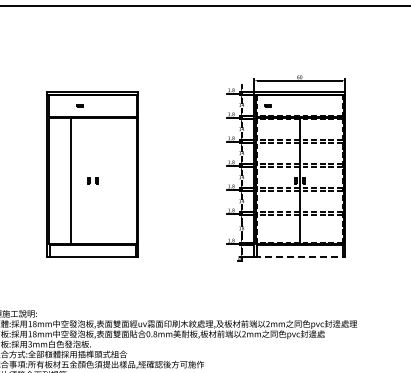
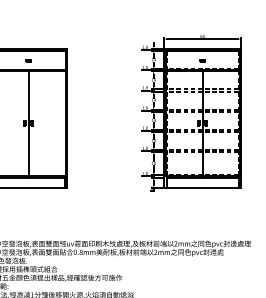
part: (79, 105) -> (28, 60), moved
part: (267, 105) -> (202, 60), moved
line: (70, 180) -> (28, 123), moved
line: (299, 257) -> (202, 187), dashed -> solid

